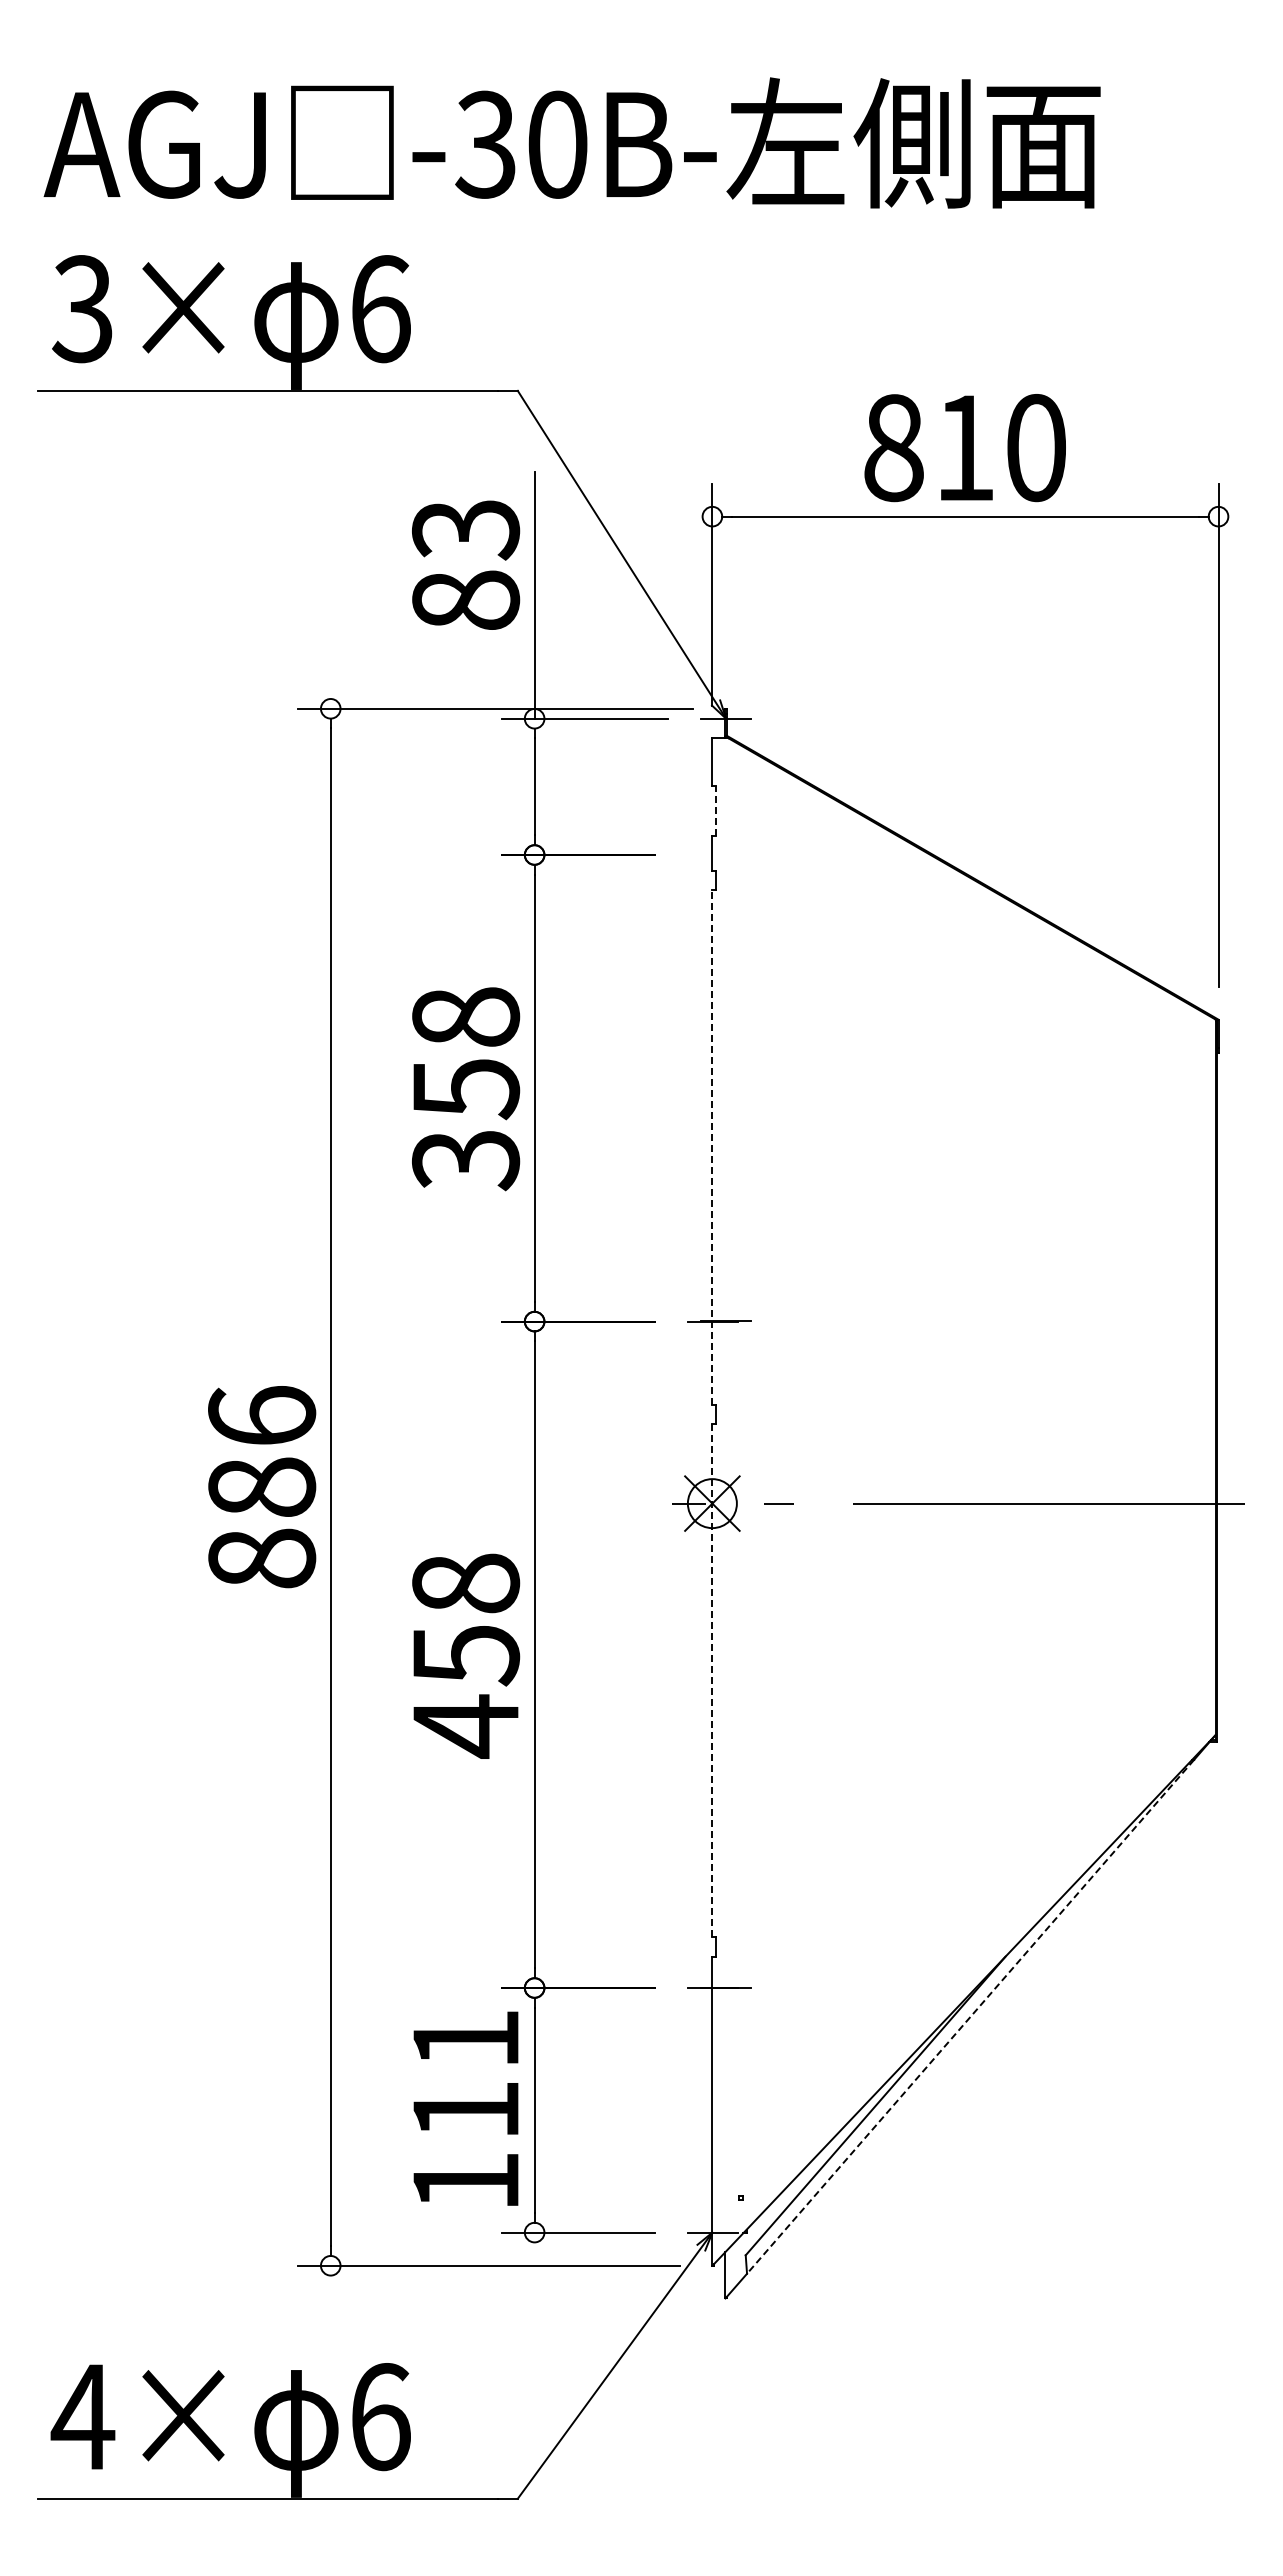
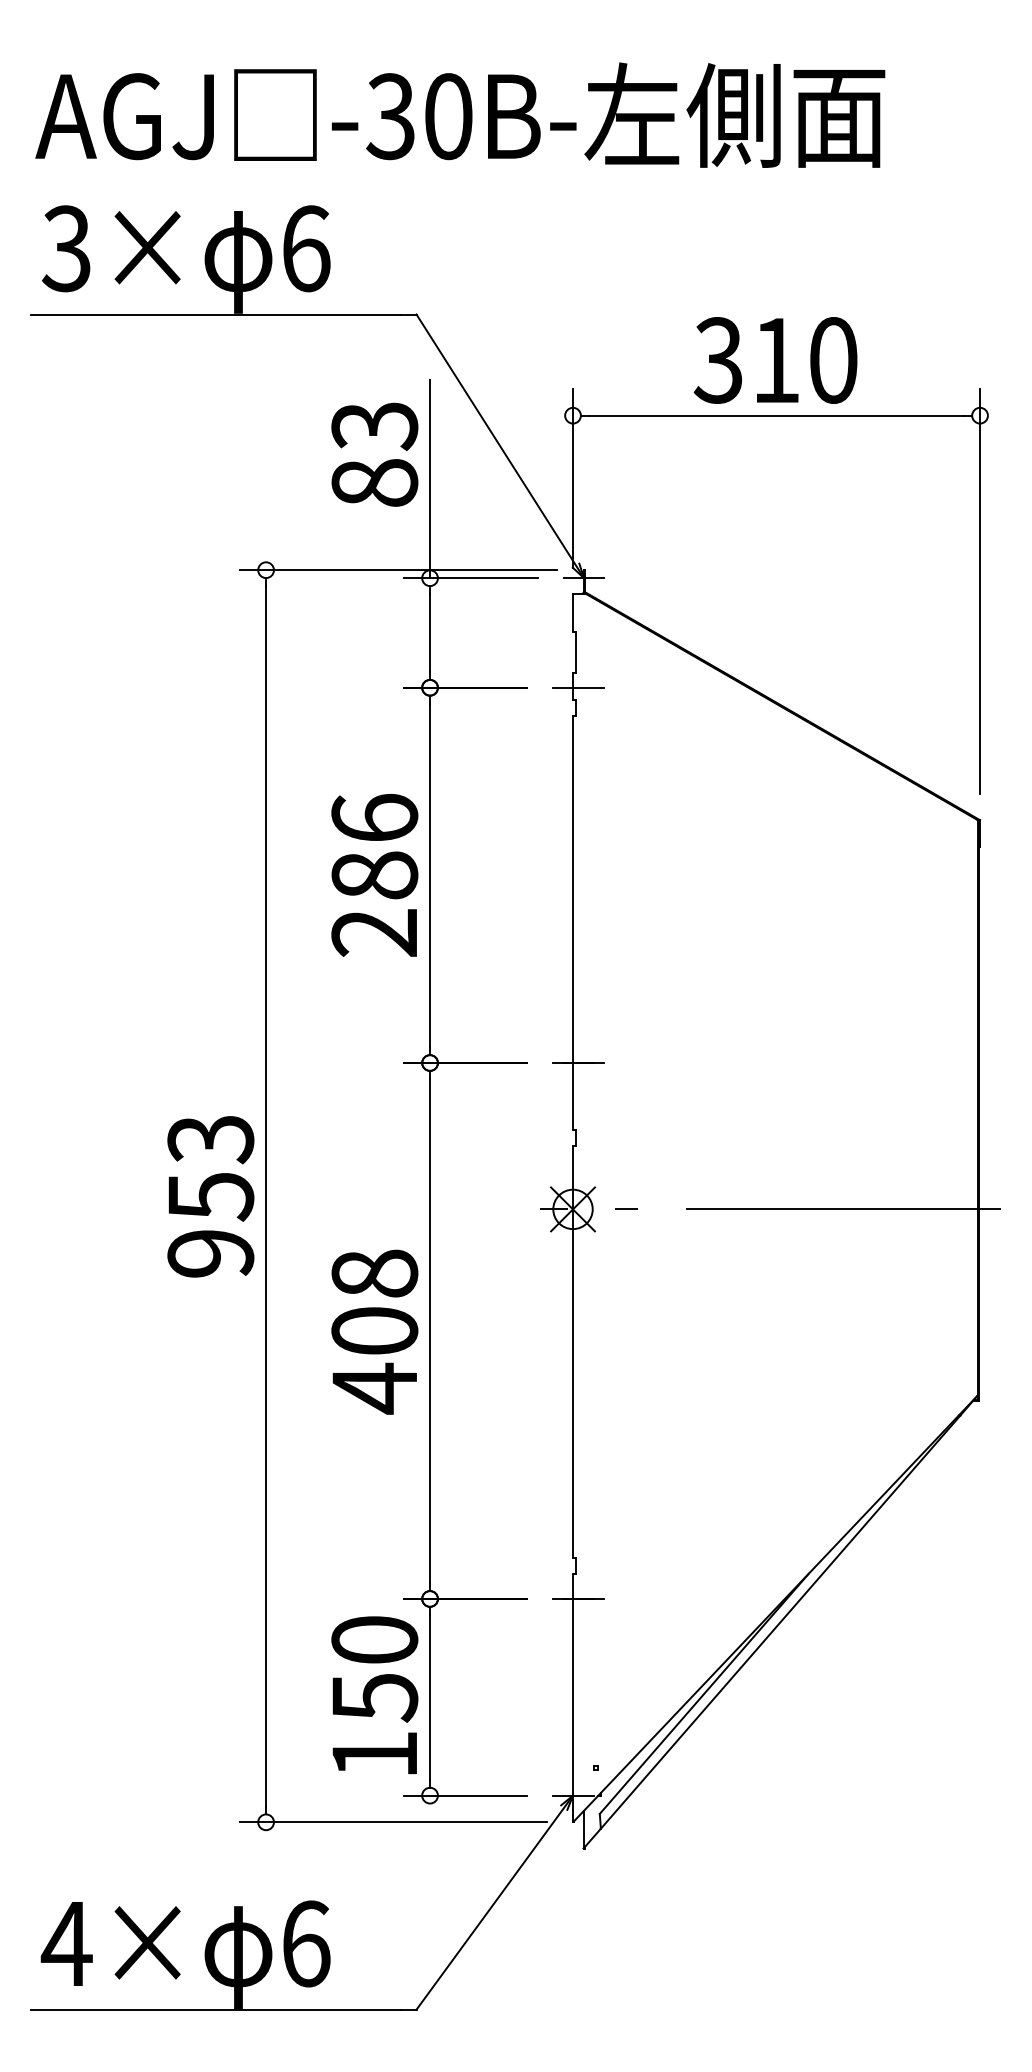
text: (892, 448) -> (717, 360), 810 -> 310
line: (715, 810) -> (575, 651), dashed -> solid
line: (719, 855) -> (578, 688), added
text: (466, 1089) -> (375, 876), 358 -> 286
line: (712, 1146) -> (573, 922), dashed -> solid
text: (262, 1487) -> (211, 1196), 886 -> 953
text: (466, 1655) -> (375, 1331), 458 -> 408
line: (712, 1680) -> (573, 1351), dashed -> solid
line: (970, 2016) -> (780, 1621), dashed -> solid
text: (466, 2075) -> (375, 1669), 111 -> 150

